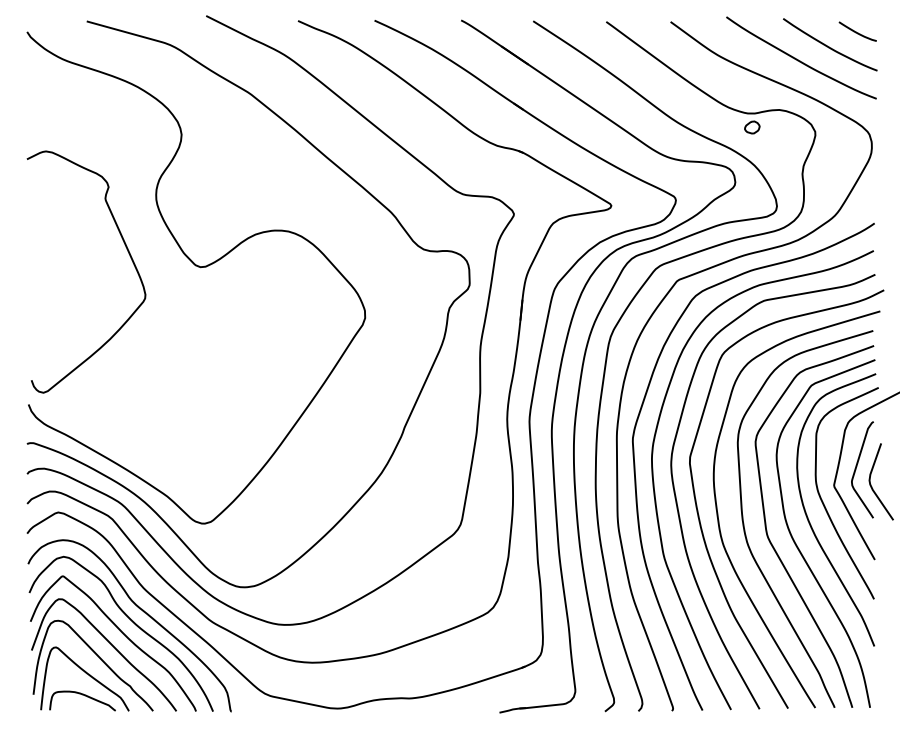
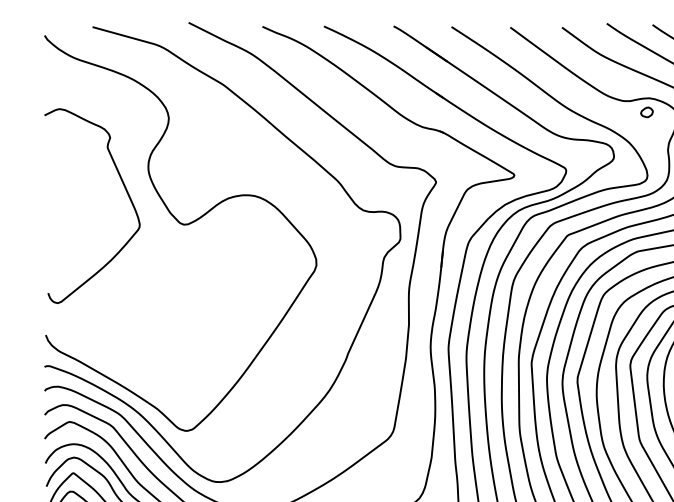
part: (752, 127) -> (647, 112), moved
curve: (129, 256) -> (126, 193), moved

